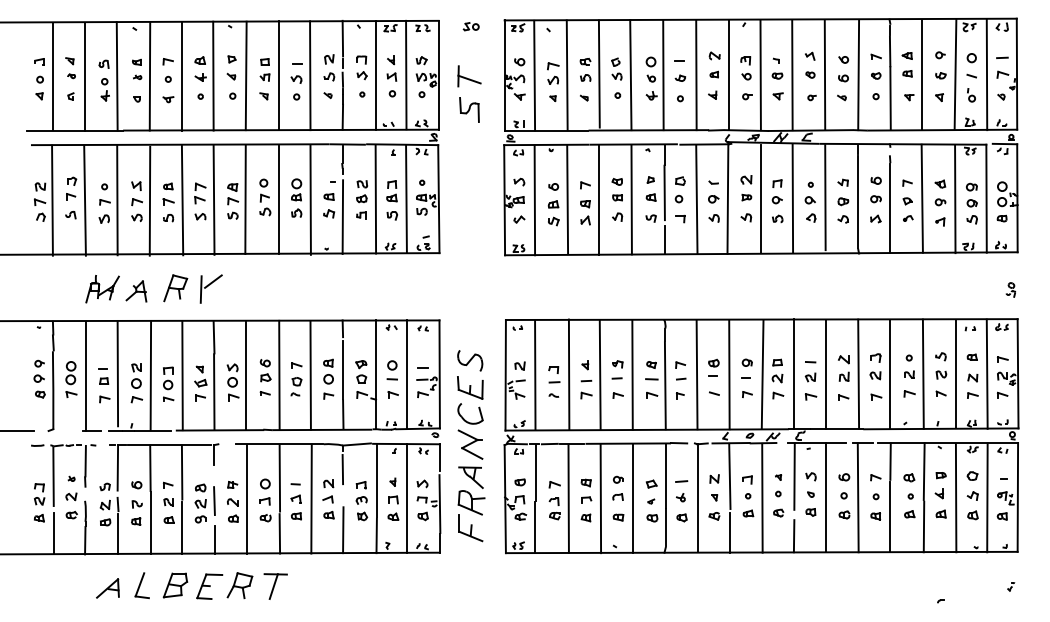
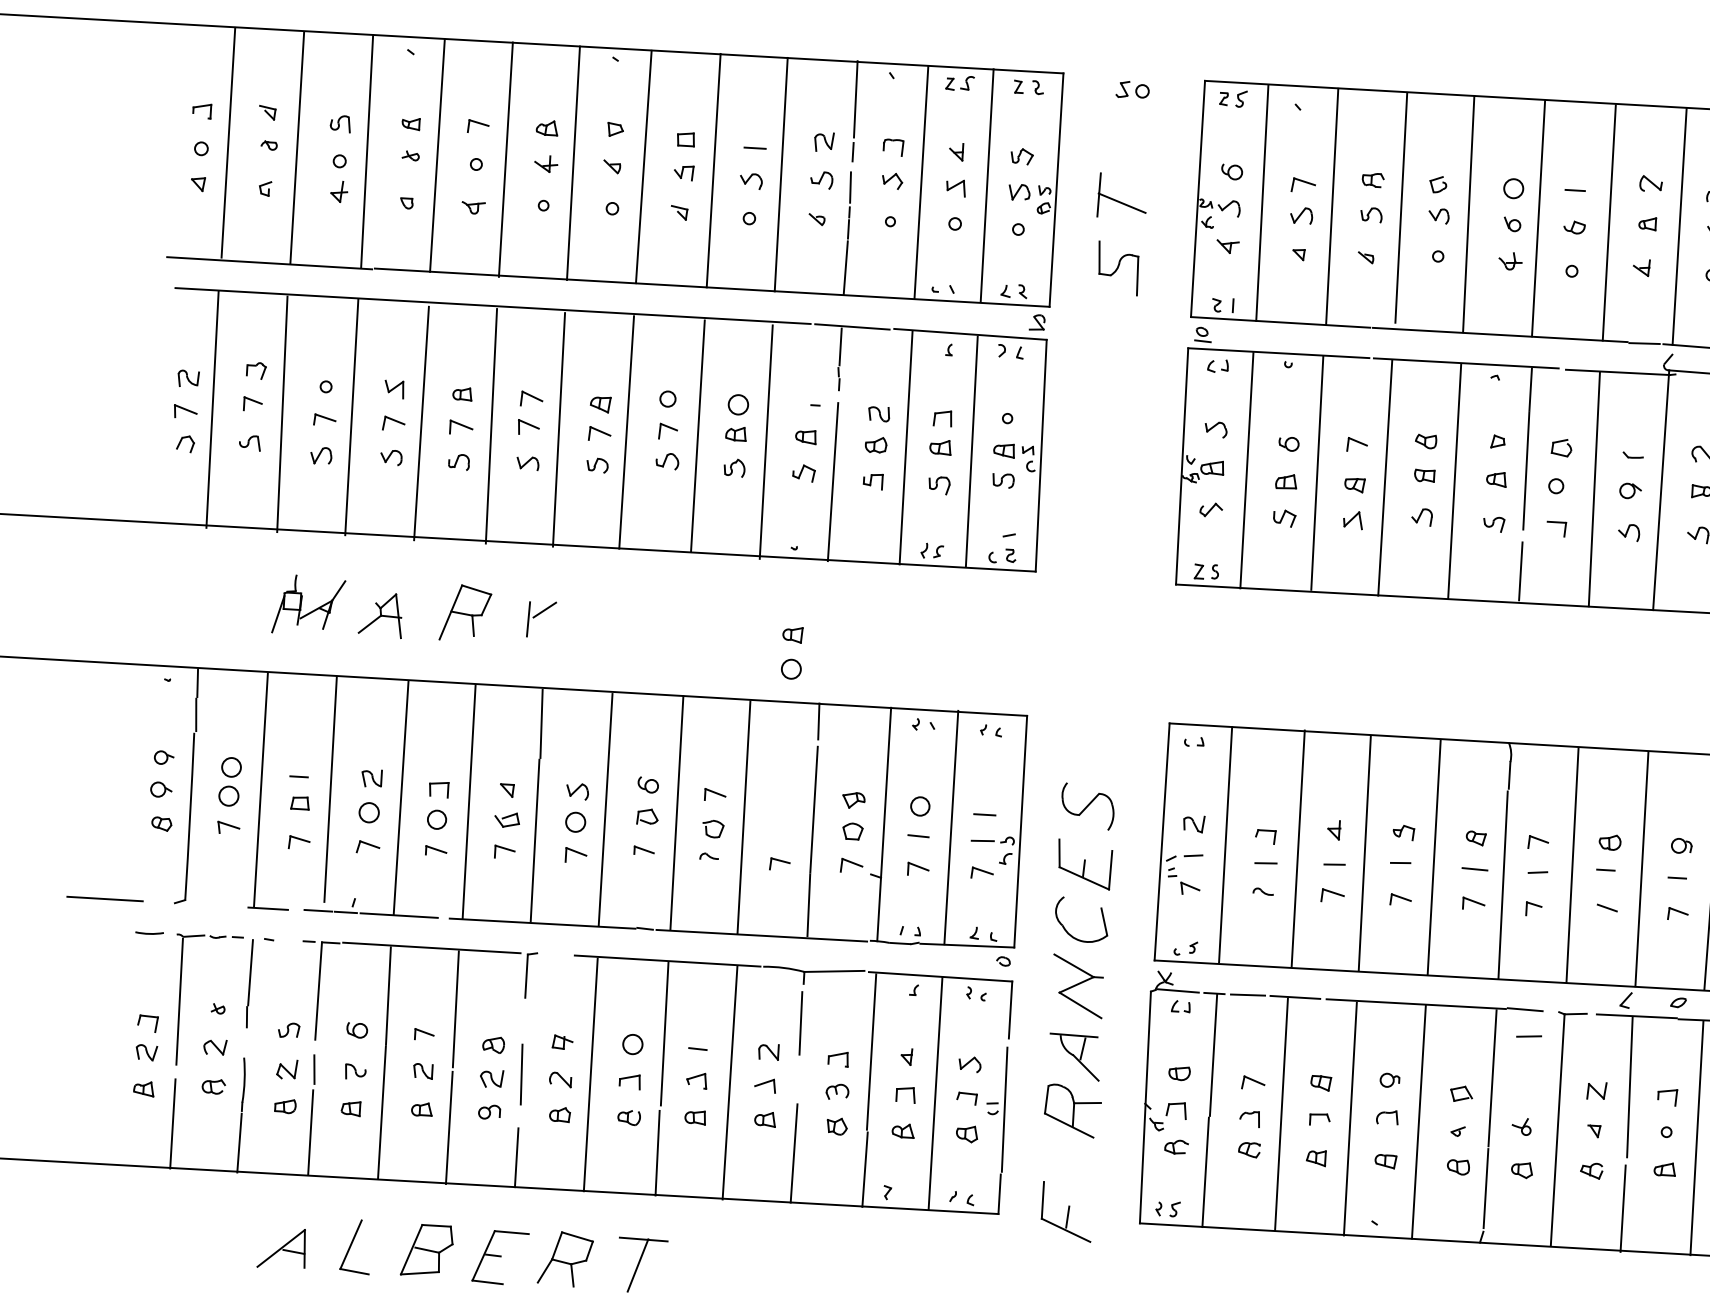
part: (210, 288) -> (540, 618), size x0.6
part: (328, 371) -> (792, 652), moved
line: (681, 481) -> (1528, 1036), moved
part: (470, 528) -> (1066, 1213), moved

